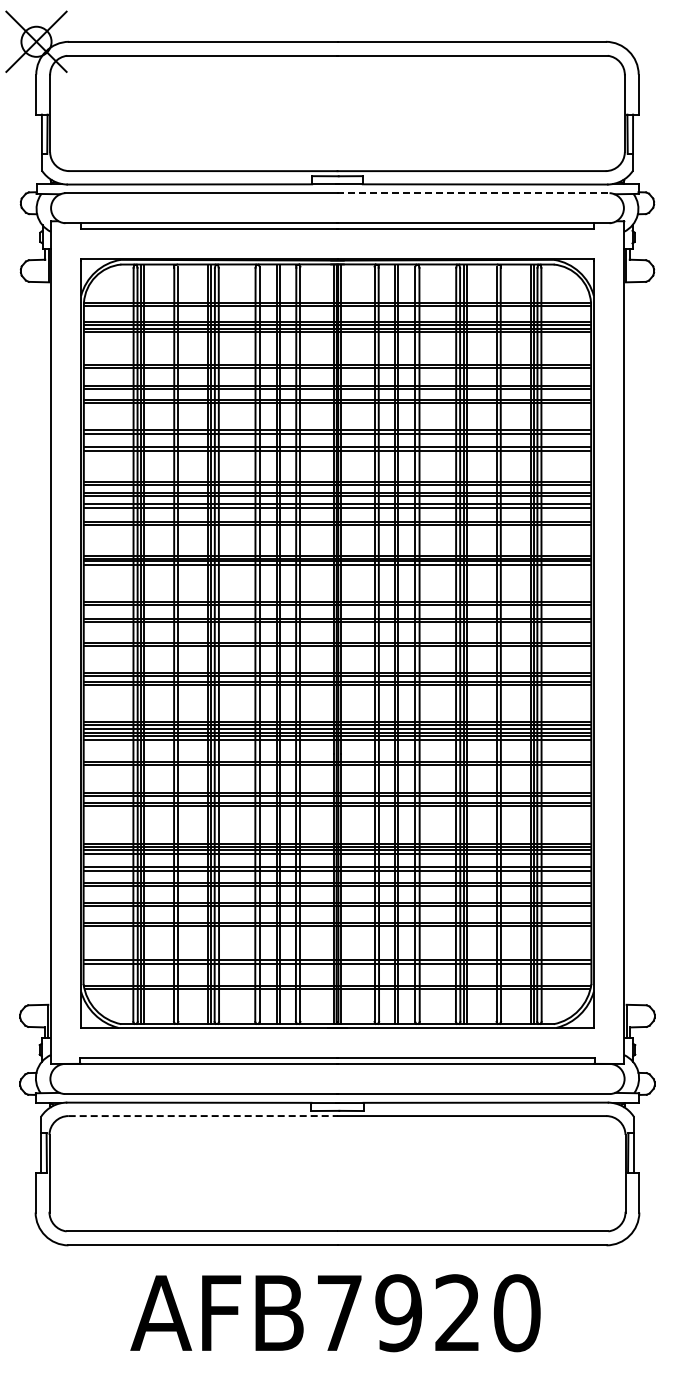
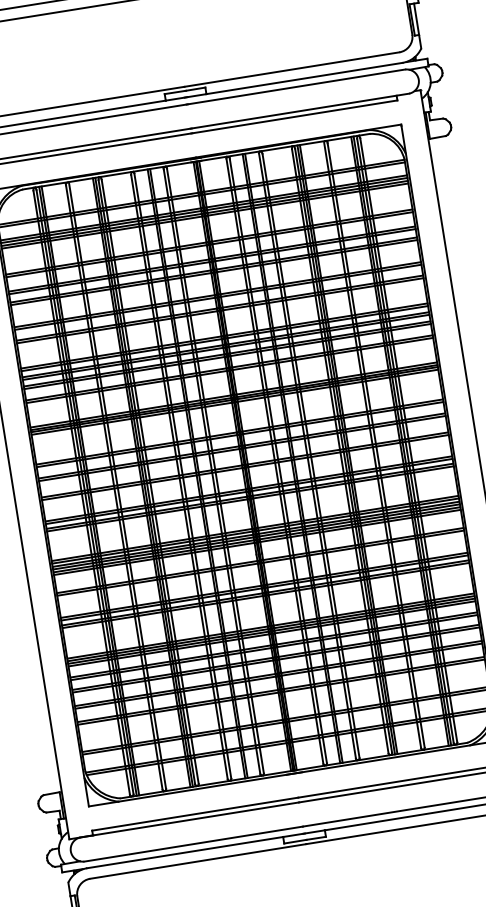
line: (473, 193) -> (296, 87), dashed -> solid
line: (203, 1116) -> (198, 861), dashed -> solid

